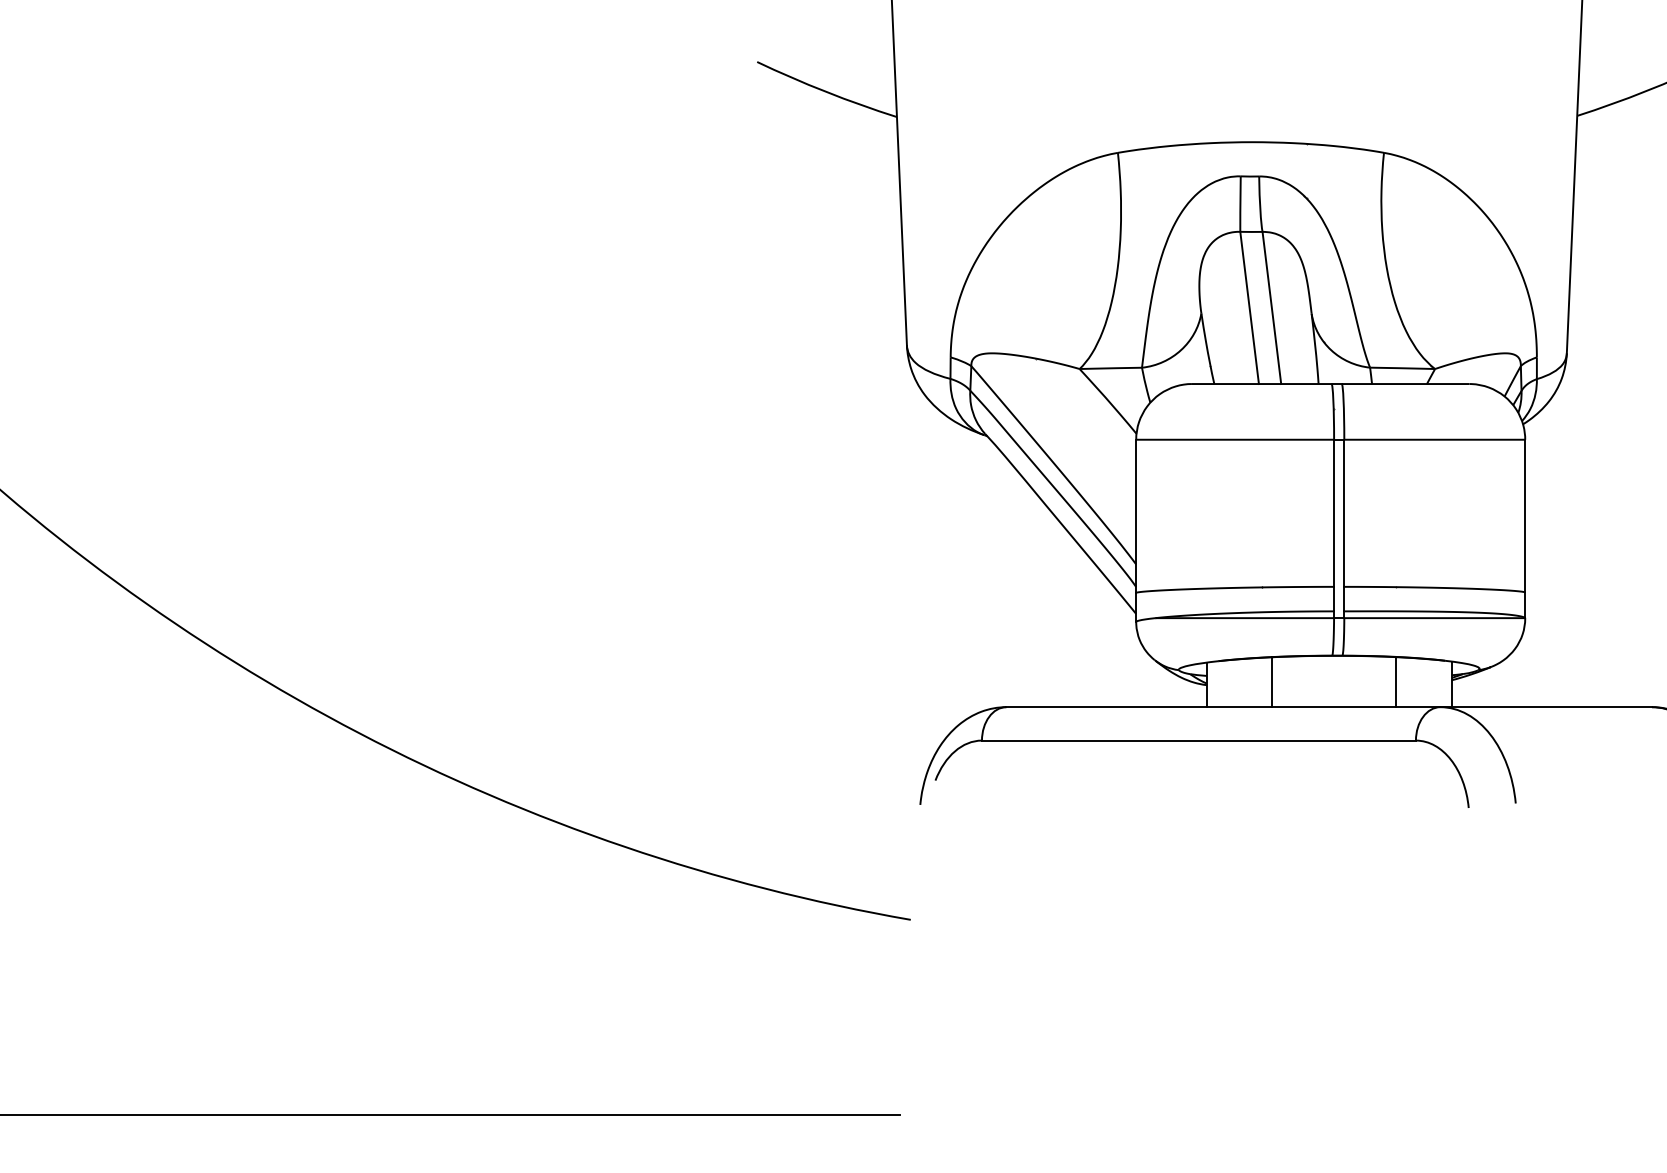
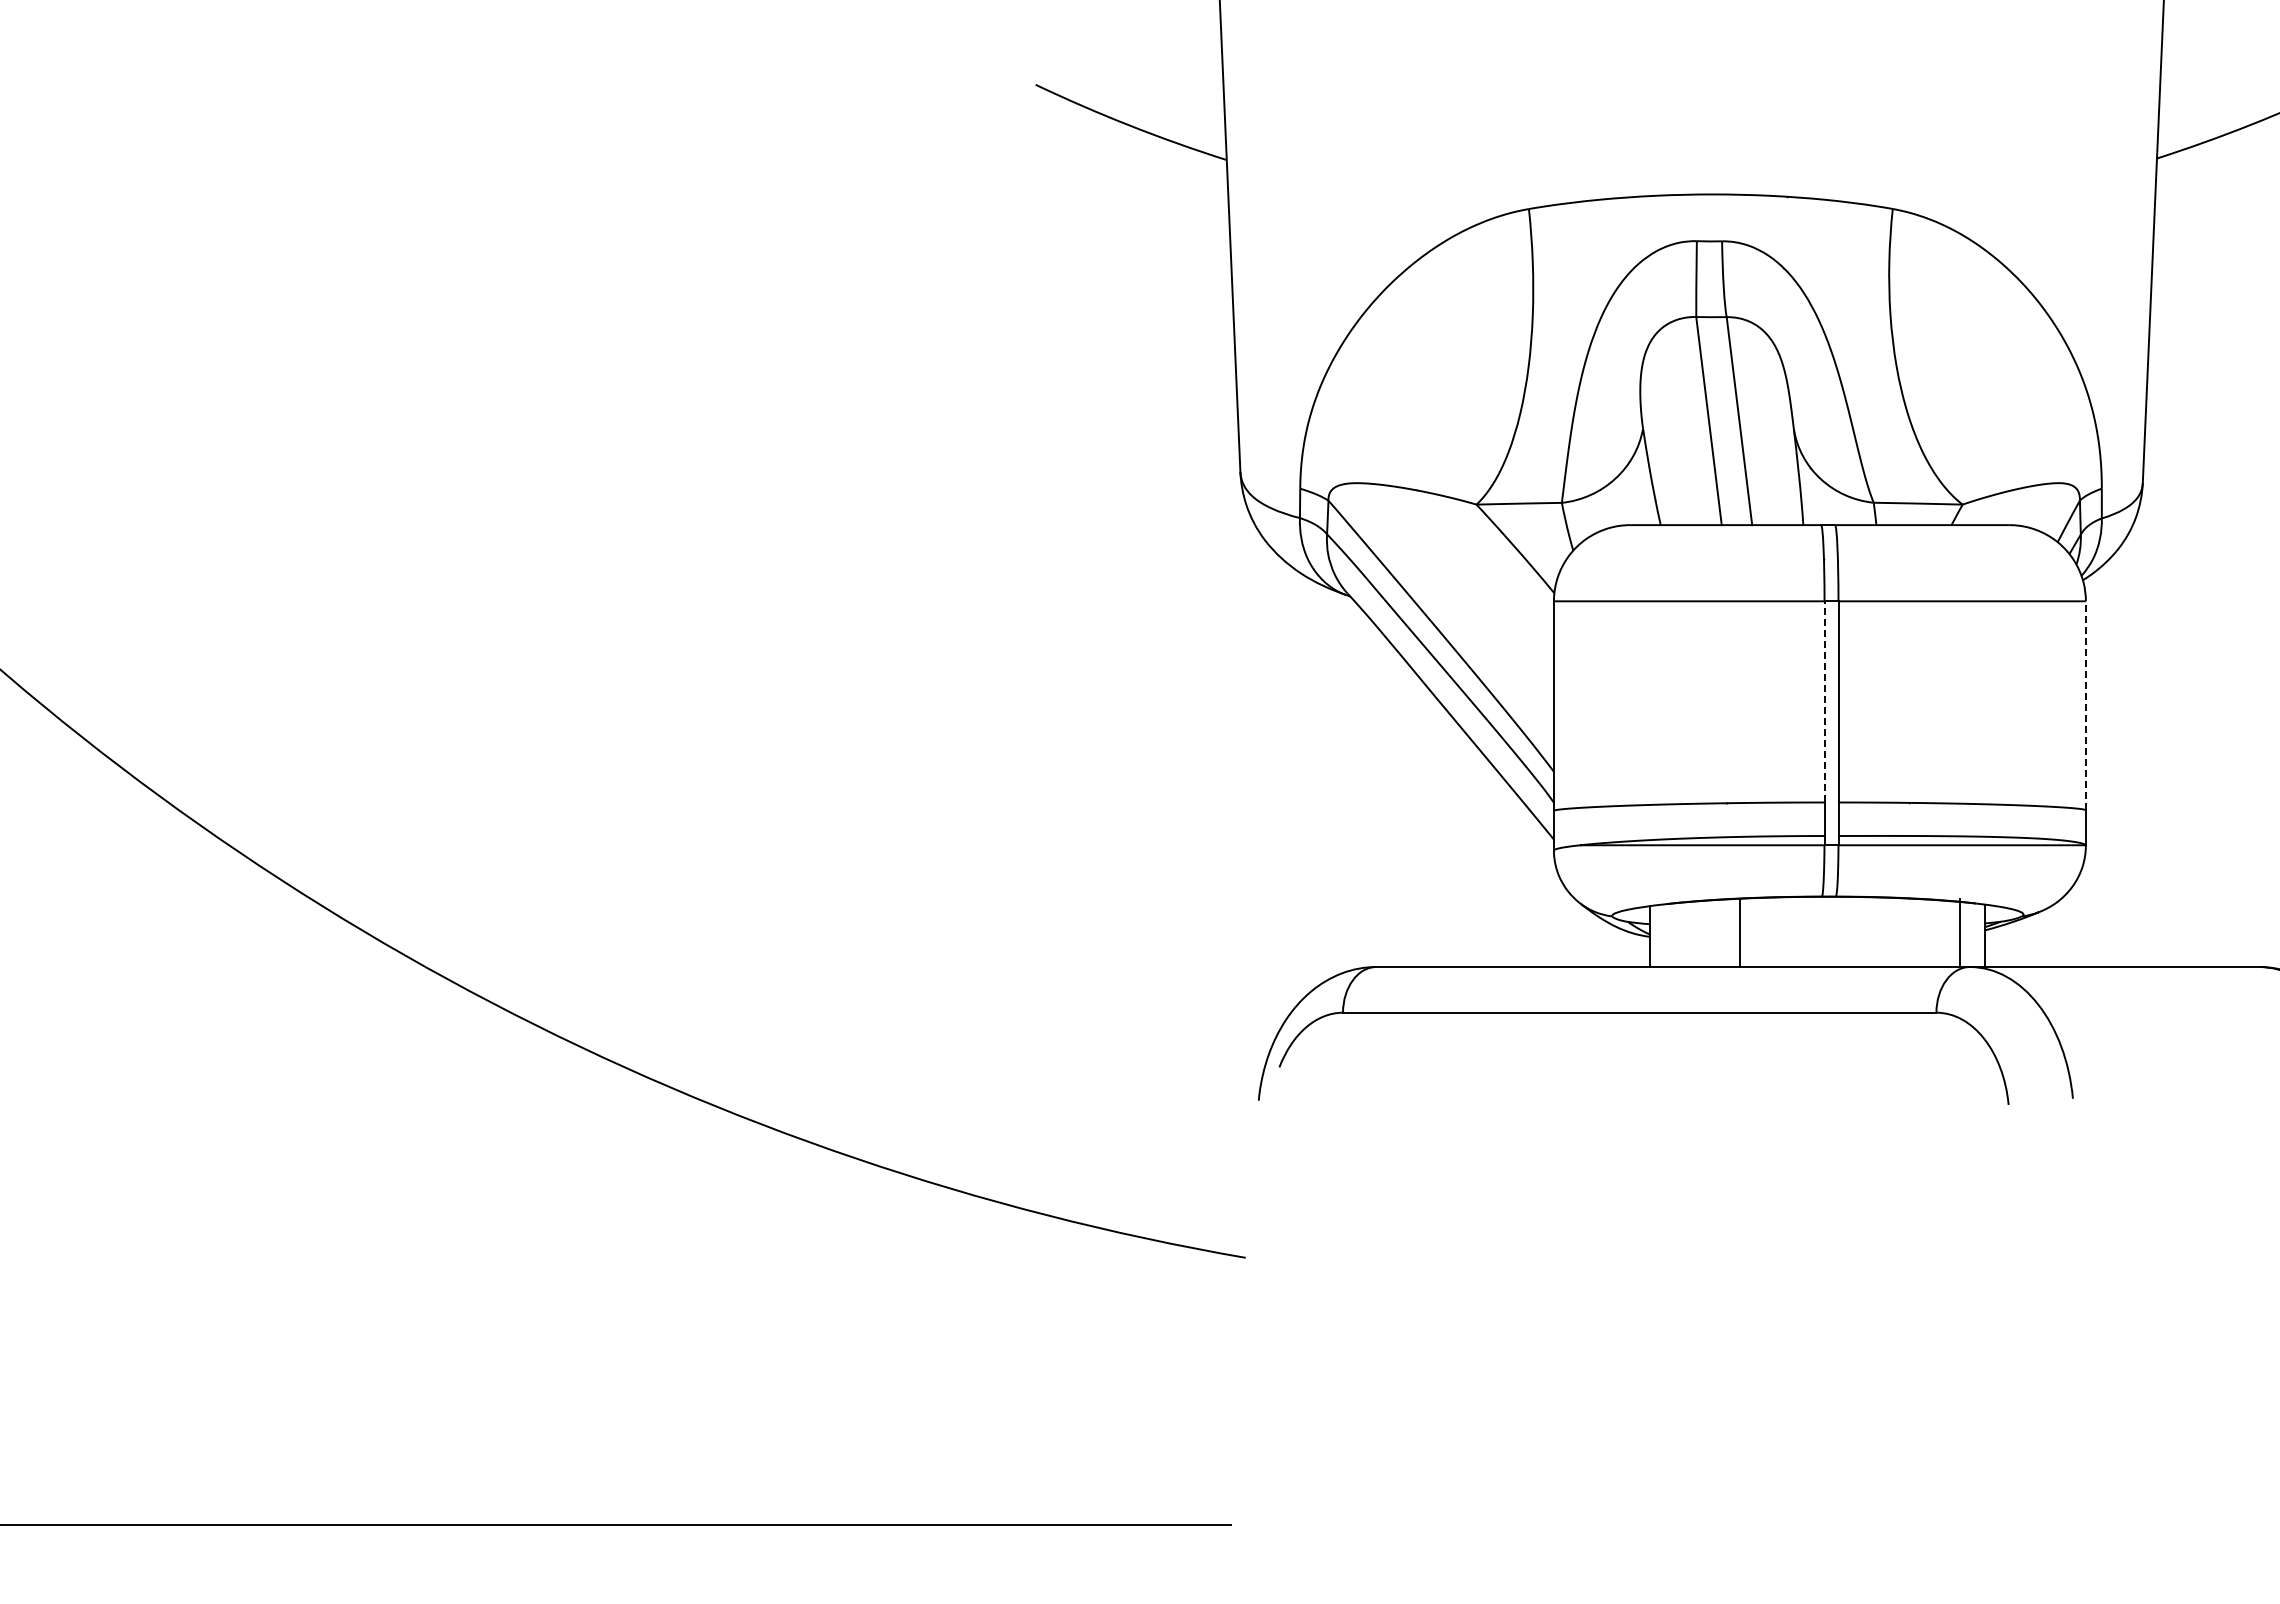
line: (1334, 513) -> (1824, 701), solid -> dashed
line: (1524, 515) -> (2085, 705), solid -> dashed
line: (1395, 681) -> (1959, 932), moved

